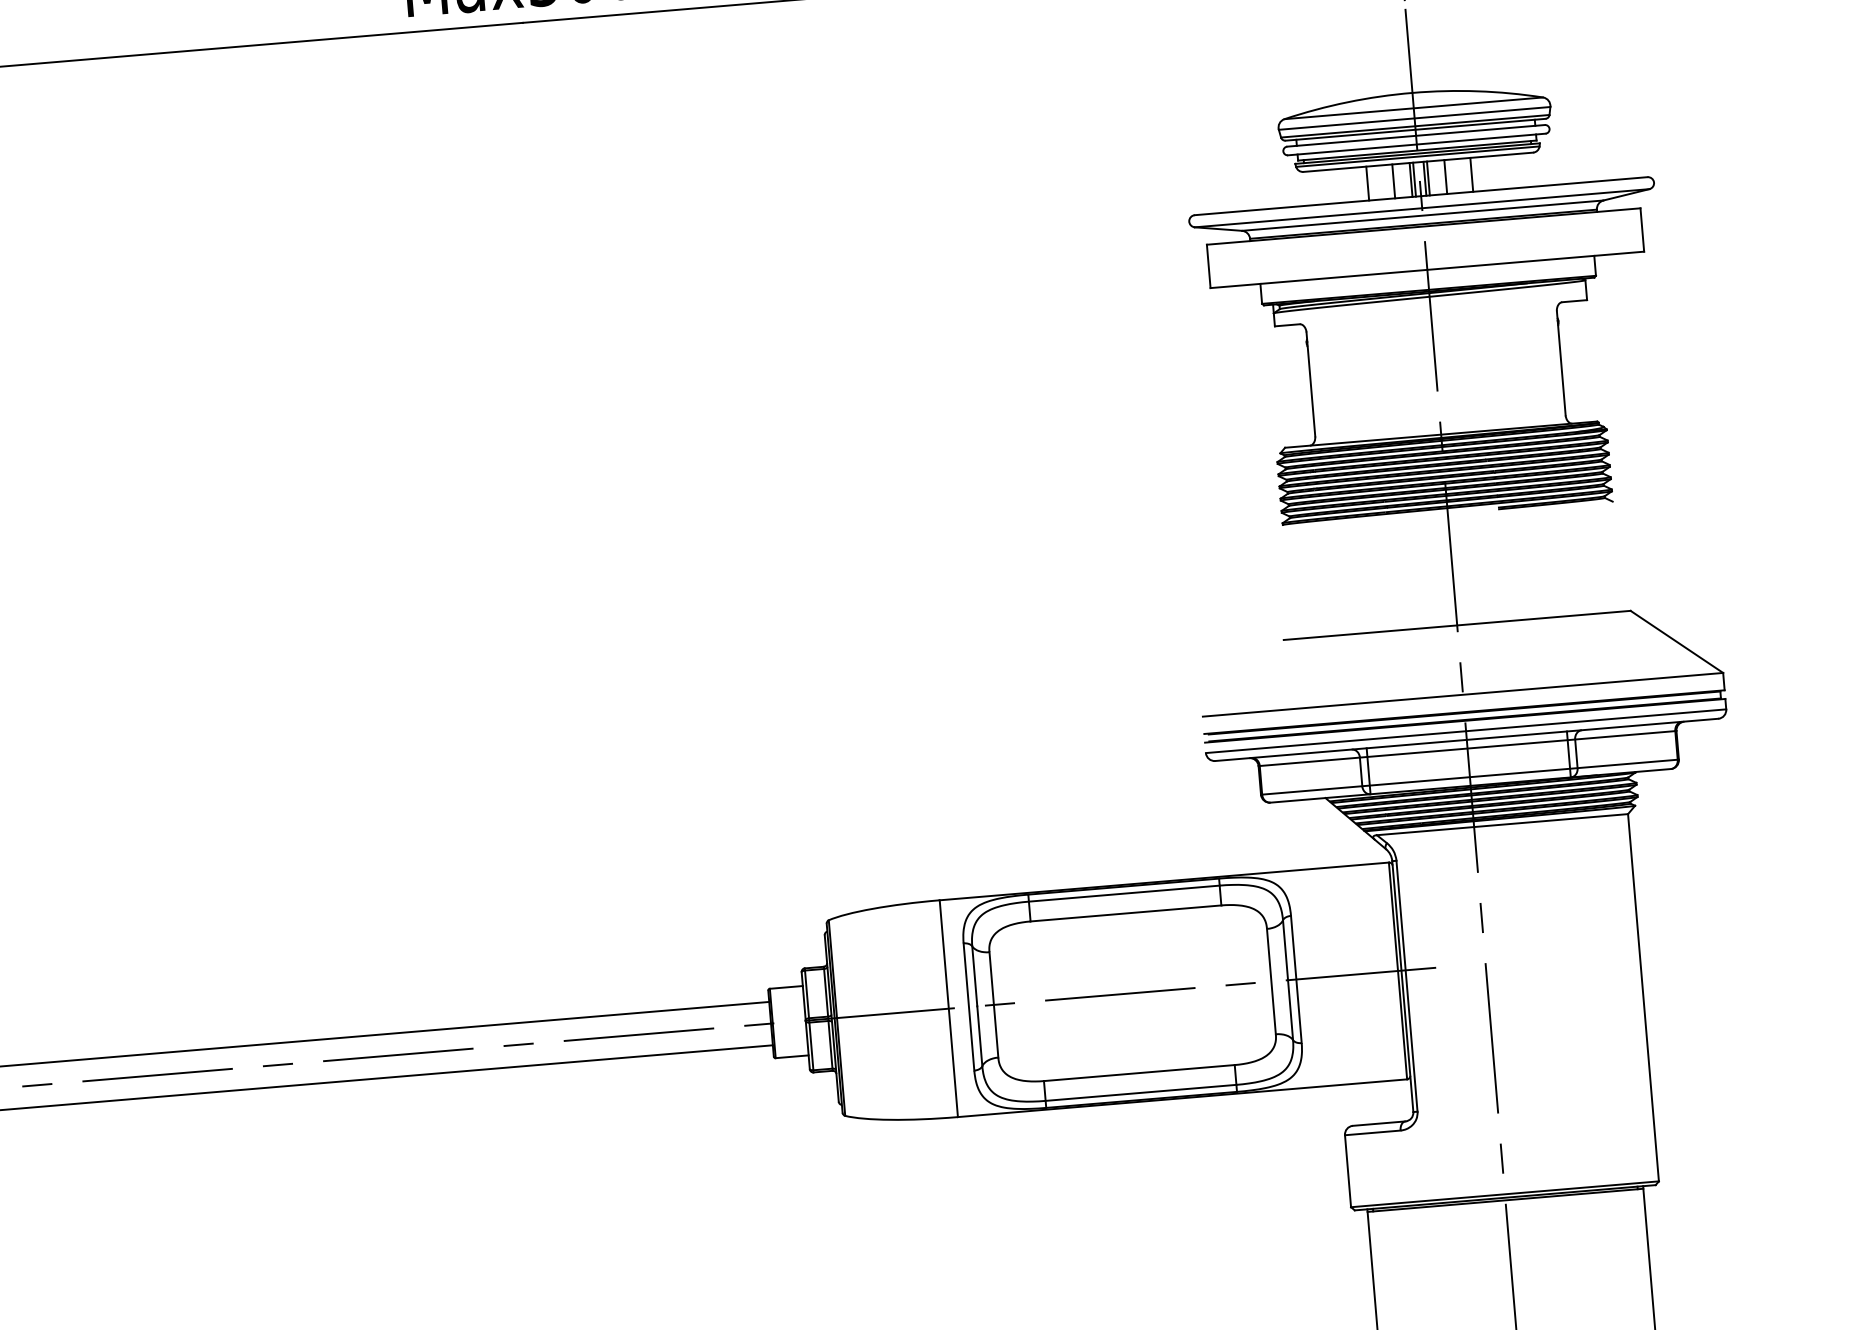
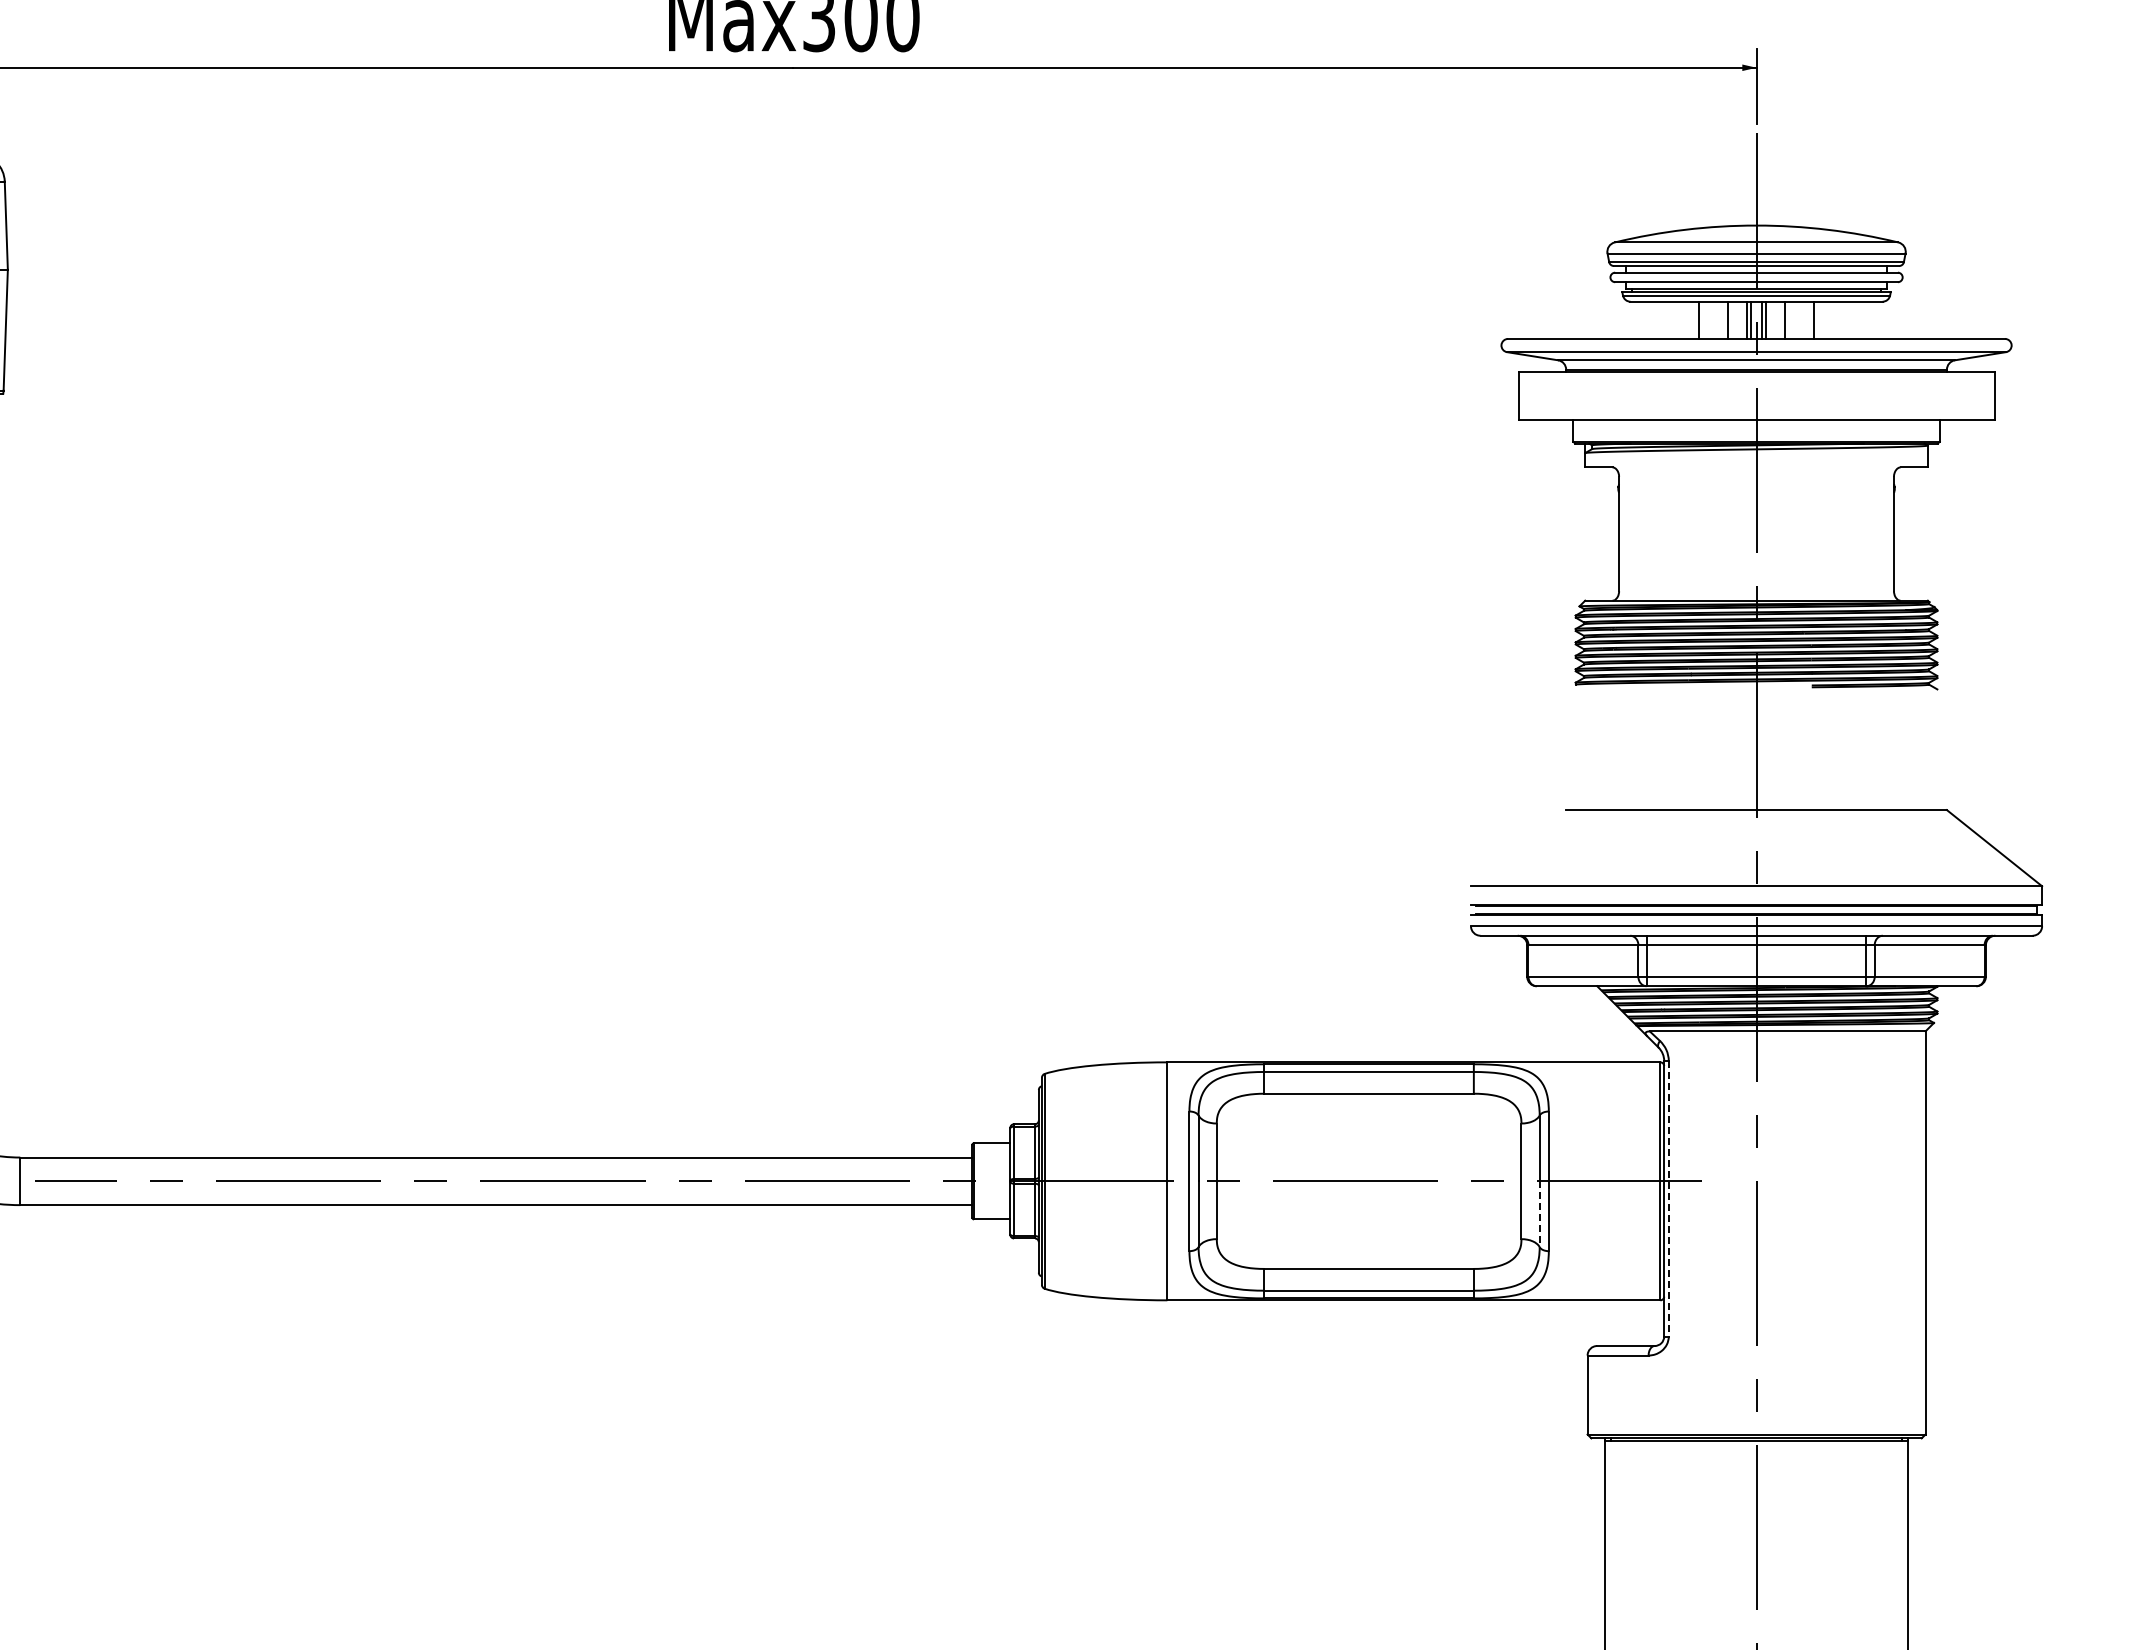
line: (1406, 985) -> (1668, 1198), solid -> dashed
line: (1290, 1010) -> (1539, 1214), solid -> dashed

